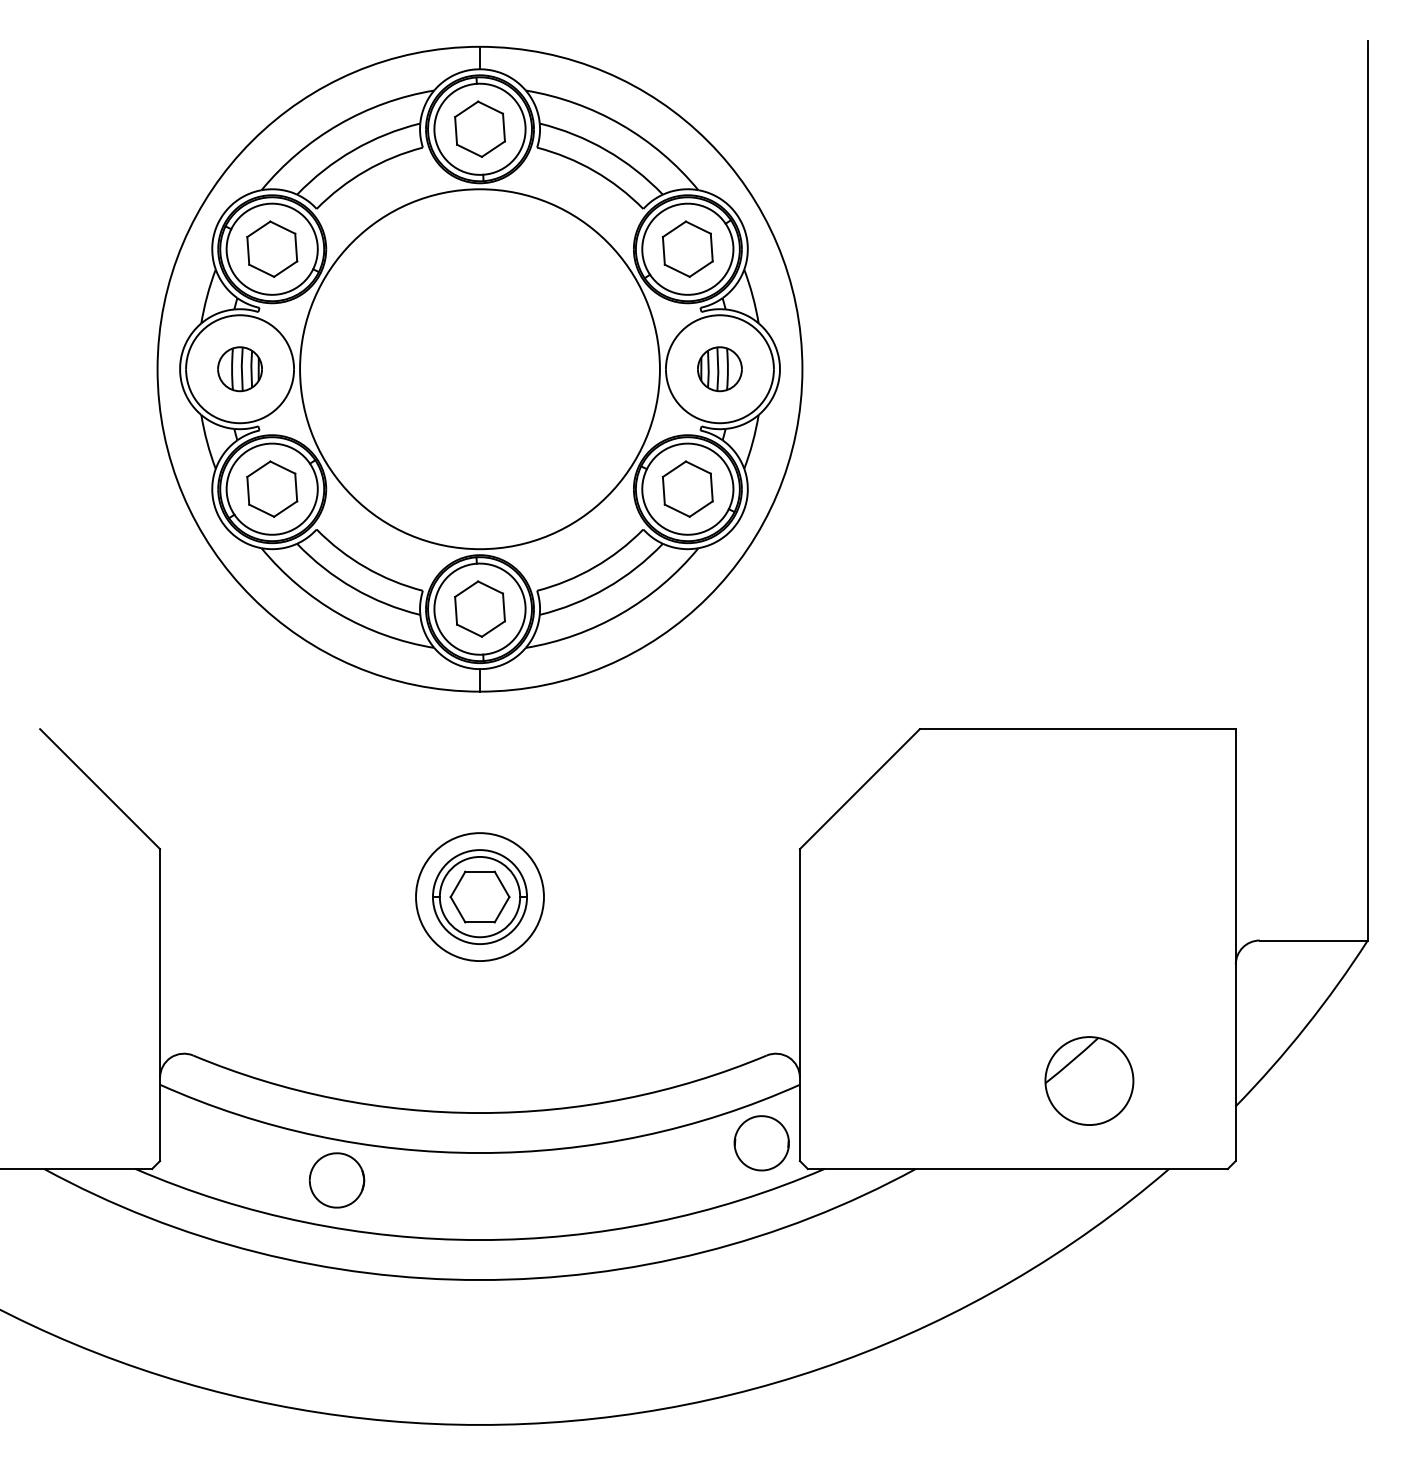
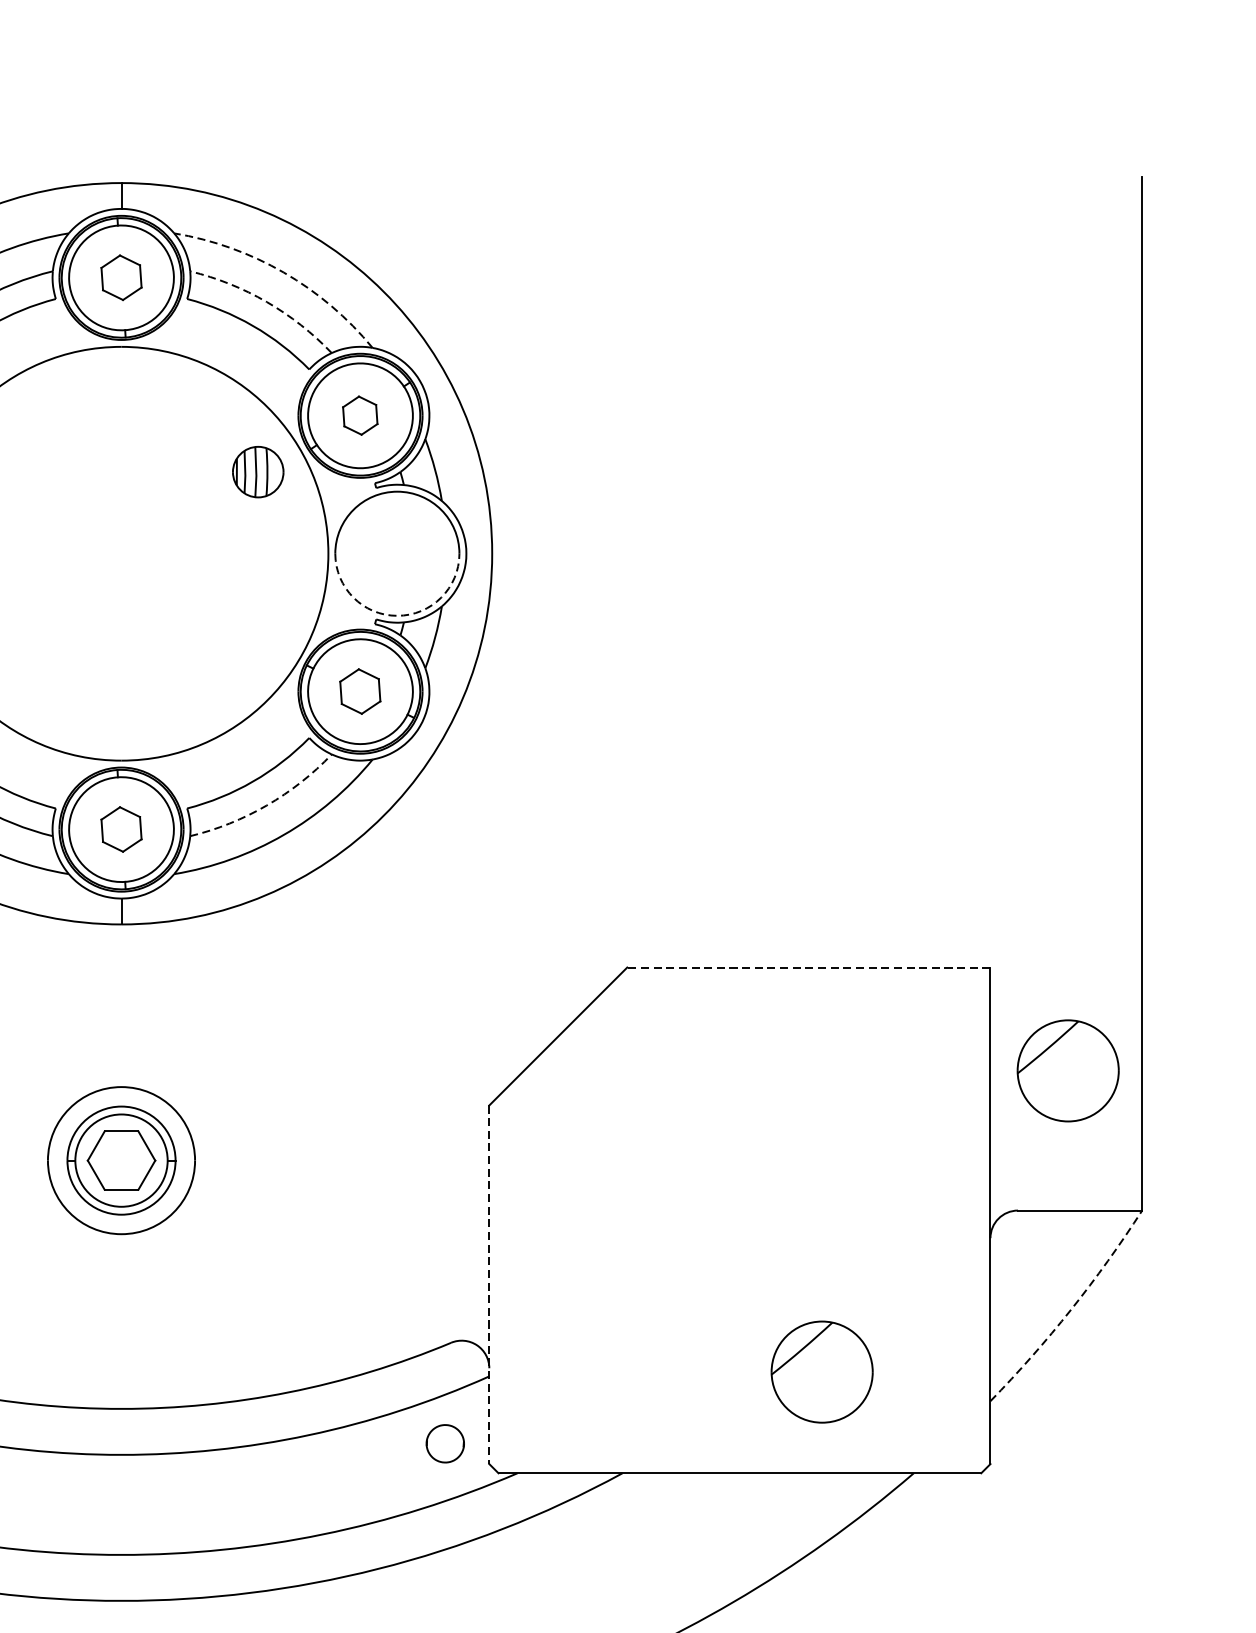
arc: (621, 124) -> (284, 272), solid -> dashed
part: (479, 128) -> (120, 276), size x0.7
arc: (606, 150) -> (266, 302), solid -> dashed
part: (687, 248) -> (360, 414), size x0.6
part: (719, 369) -> (257, 472), moved
arc: (719, 423) -> (396, 616), solid -> dashed
part: (687, 488) -> (360, 690), size x0.7
arc: (606, 588) -> (266, 805), solid -> dashed
part: (479, 608) -> (120, 828), size x0.7
line: (1077, 729) -> (808, 967), solid -> dashed
part: (1303, 818) -> (1068, 1070), added
line: (799, 1005) -> (488, 1285), solid -> dashed
arc: (1305, 1026) -> (1070, 1309), solid -> dashed
part: (761, 1143) -> (445, 1443), size x0.6

